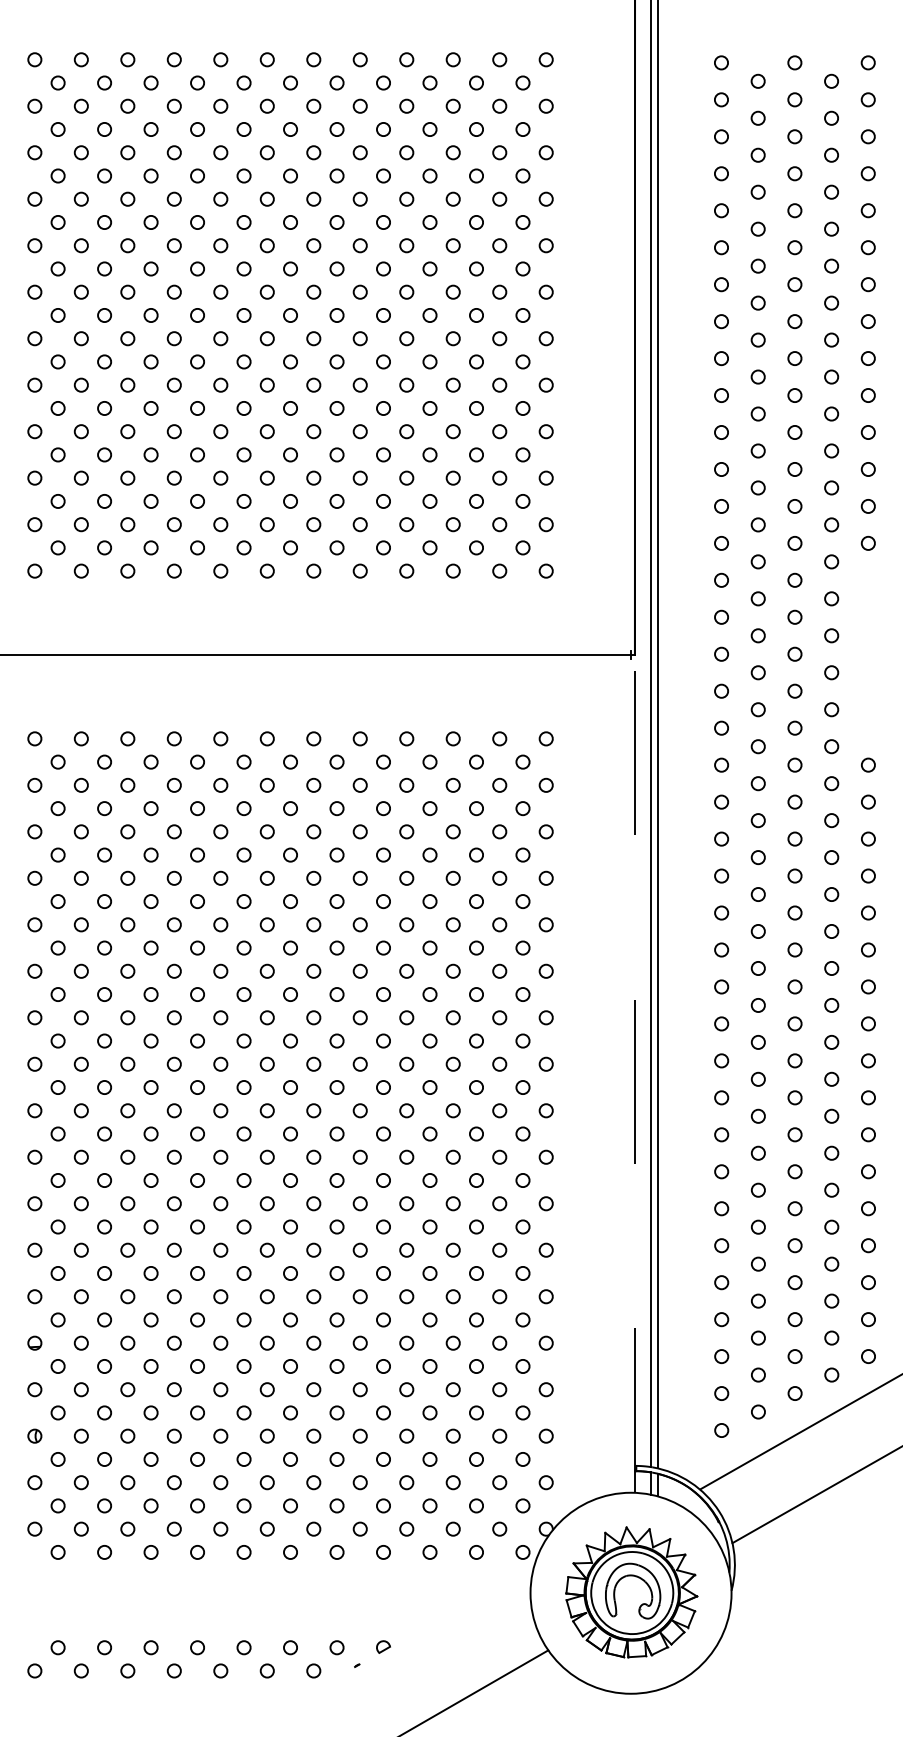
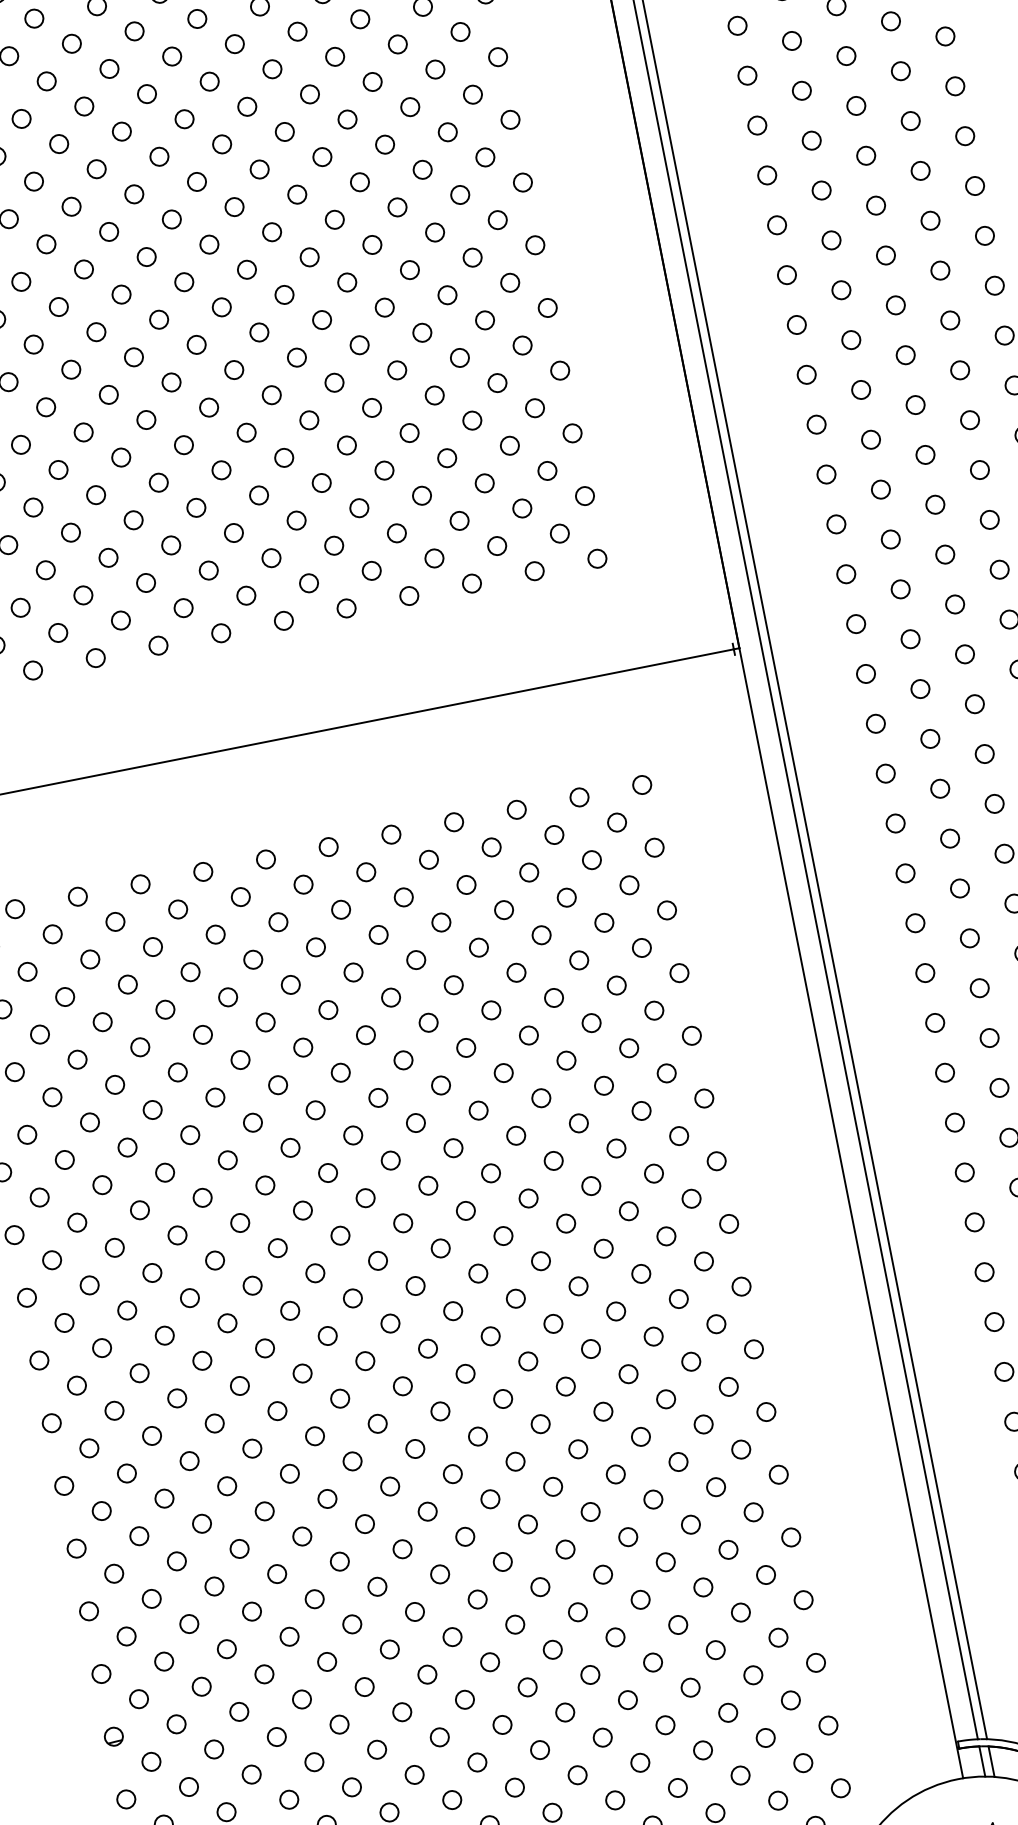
line: (634, 1073) -> (850, 1212), dashed -> solid

